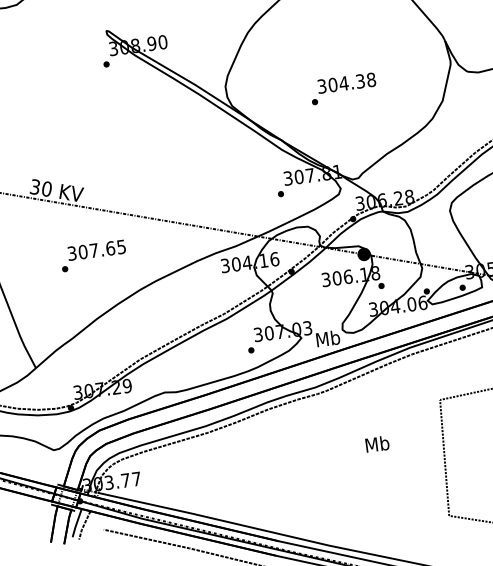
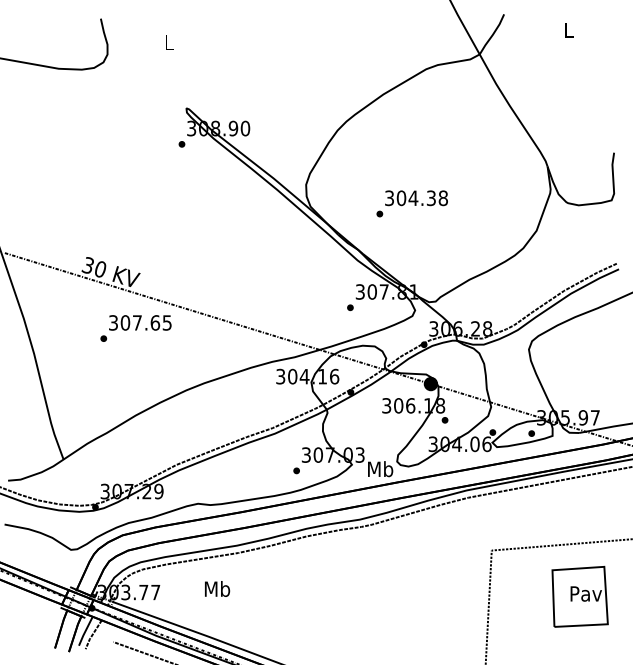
text: (342, 88) -> (411, 203), moved
text: (93, 255) -> (135, 328), moved
text: (377, 443) -> (217, 588), moved

